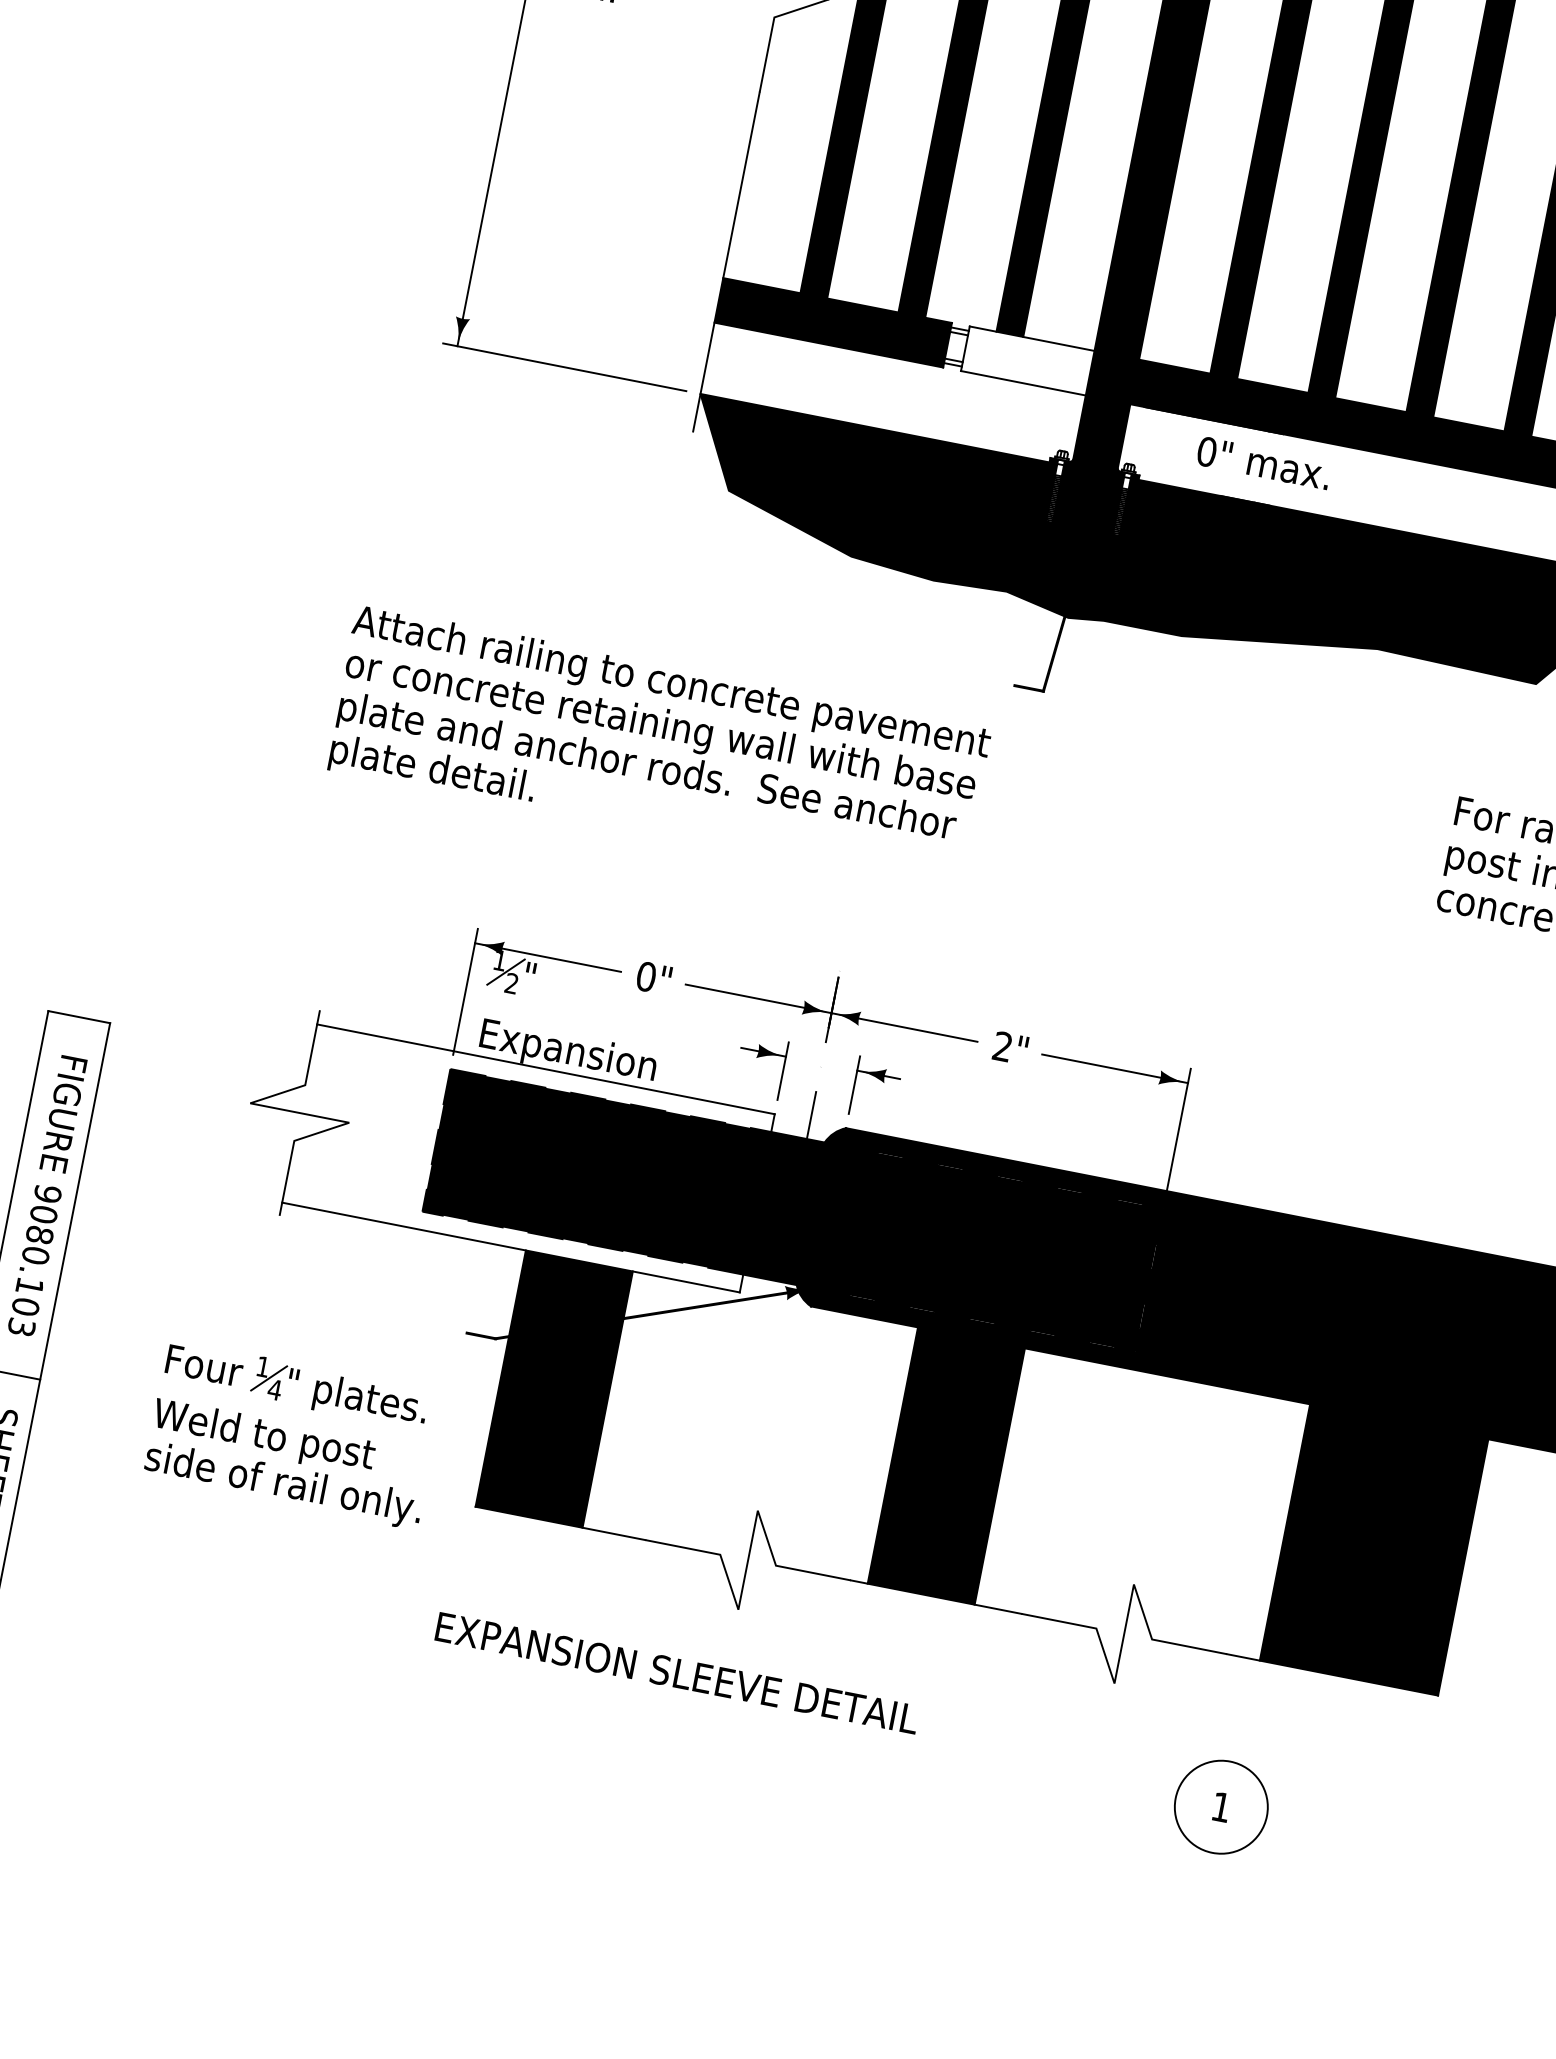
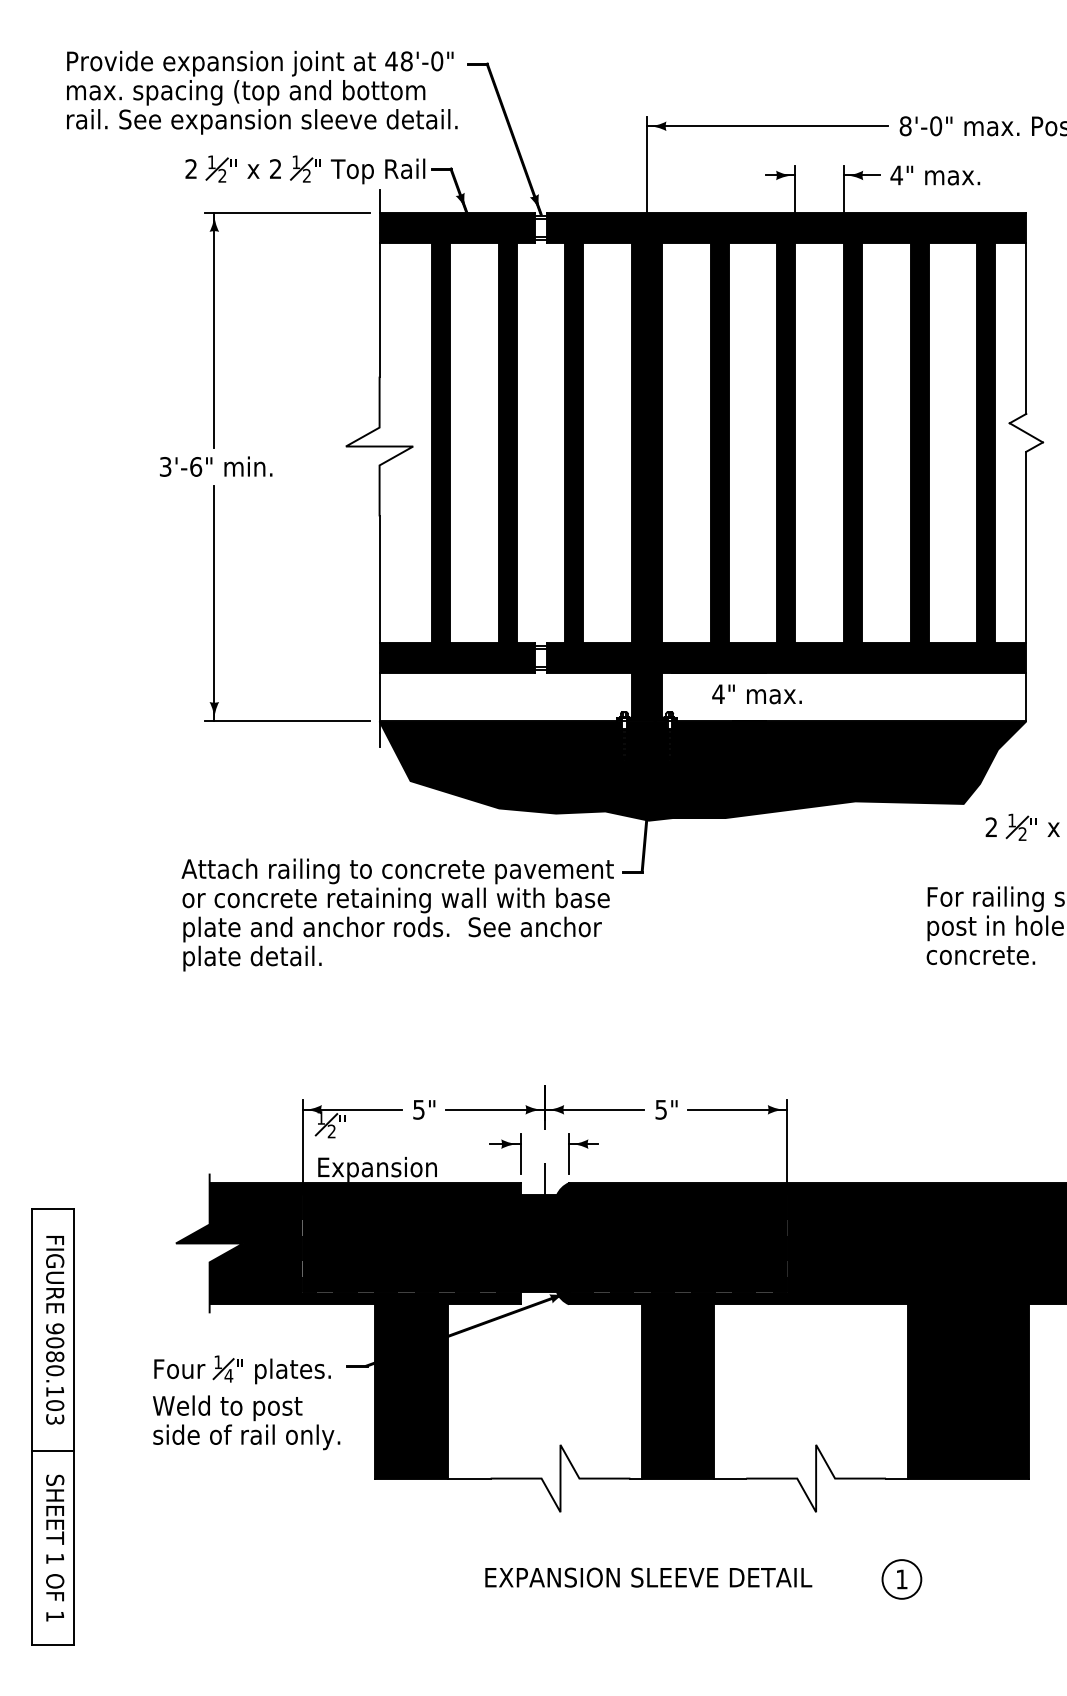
fill: (1027, 360) -> (589, 657), added
text: (1206, 452) -> (718, 694), 0" -> 4"
text: (658, 748) -> (397, 914), moved
text: (645, 976) -> (418, 1109), 0" -> 5"
text: (1001, 1046) -> (660, 1109), 2" -> 5"
fill: (502, 1152) -> (347, 1243), added
part: (293, 1434) -> (246, 1402), moved
text: (677, 1673) -> (648, 1577), moved
circle: (1220, 1807) -> (901, 1579), size x0.62

